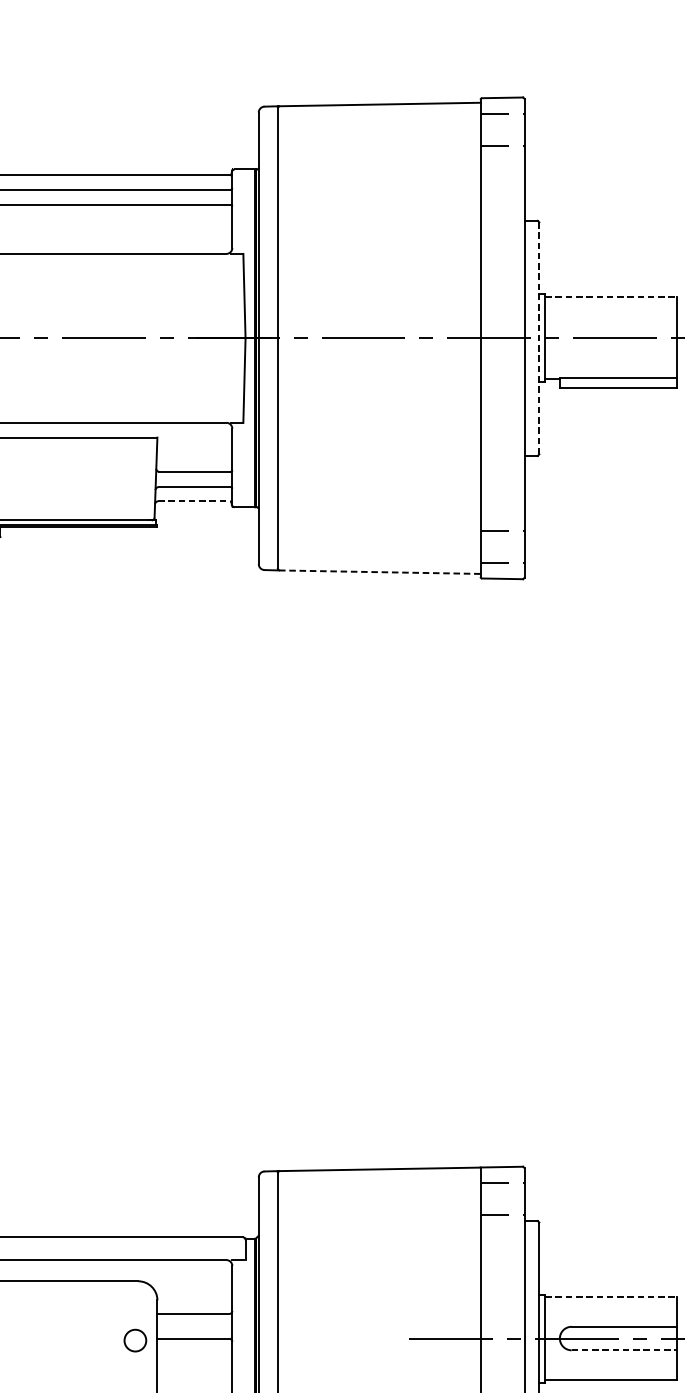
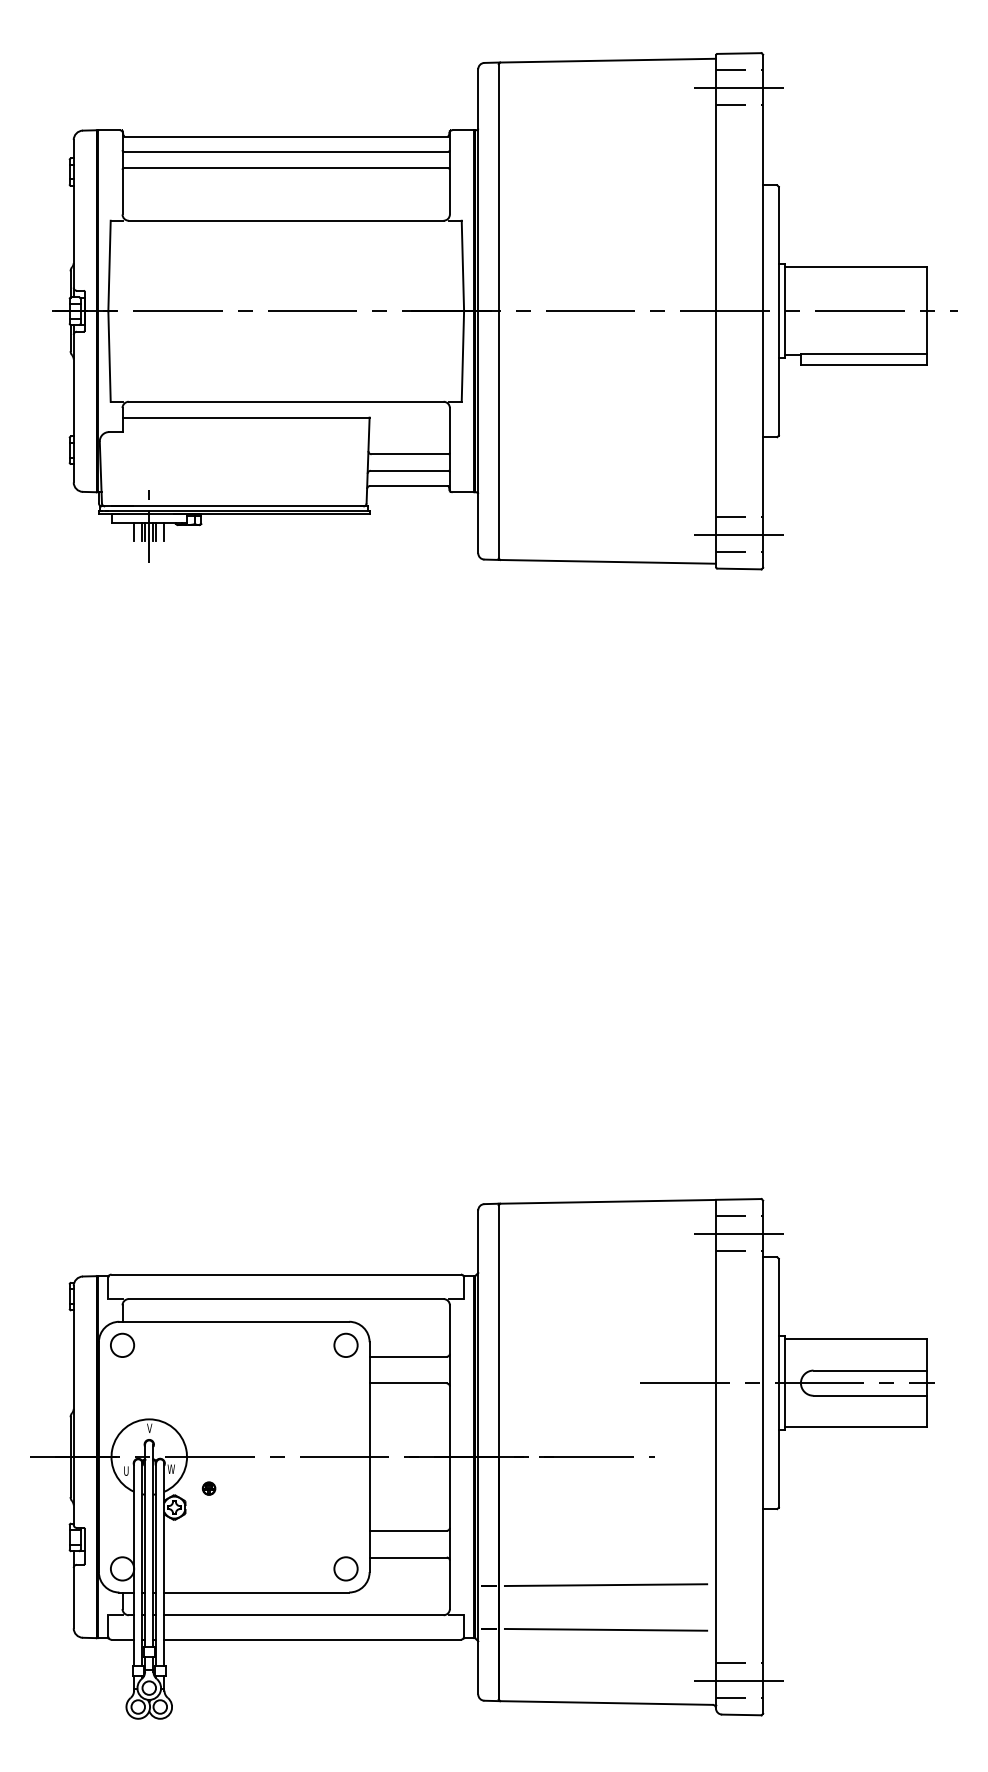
line: (502, 129) -> (739, 87), added
line: (611, 297) -> (856, 267), dashed -> solid
line: (538, 337) -> (778, 310), dashed -> solid
line: (193, 500) -> (408, 485), dashed -> solid
line: (502, 546) -> (739, 534), added
line: (380, 571) -> (608, 561), dashed -> solid
line: (502, 1198) -> (739, 1233), added
line: (611, 1297) -> (856, 1339), dashed -> solid
circle: (134, 1339) -> (345, 1344), moved
line: (624, 1350) -> (870, 1395), dashed -> solid

